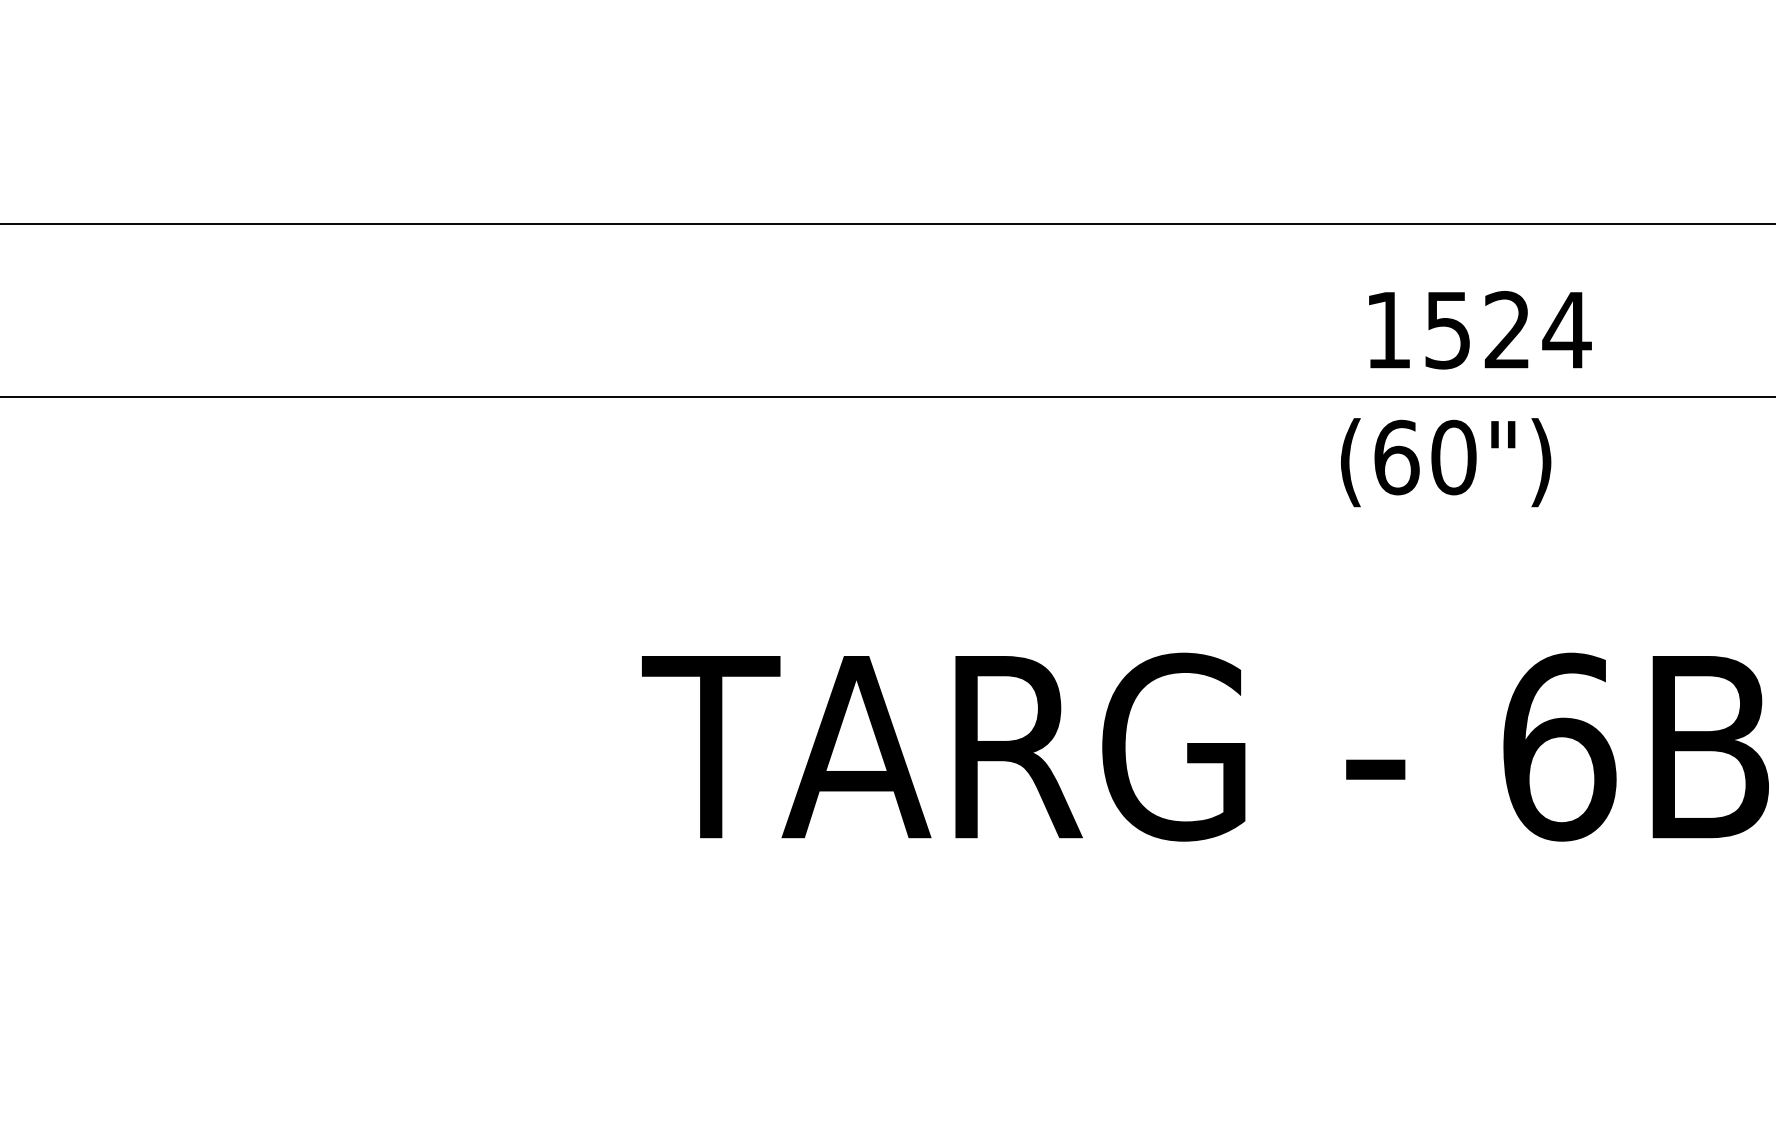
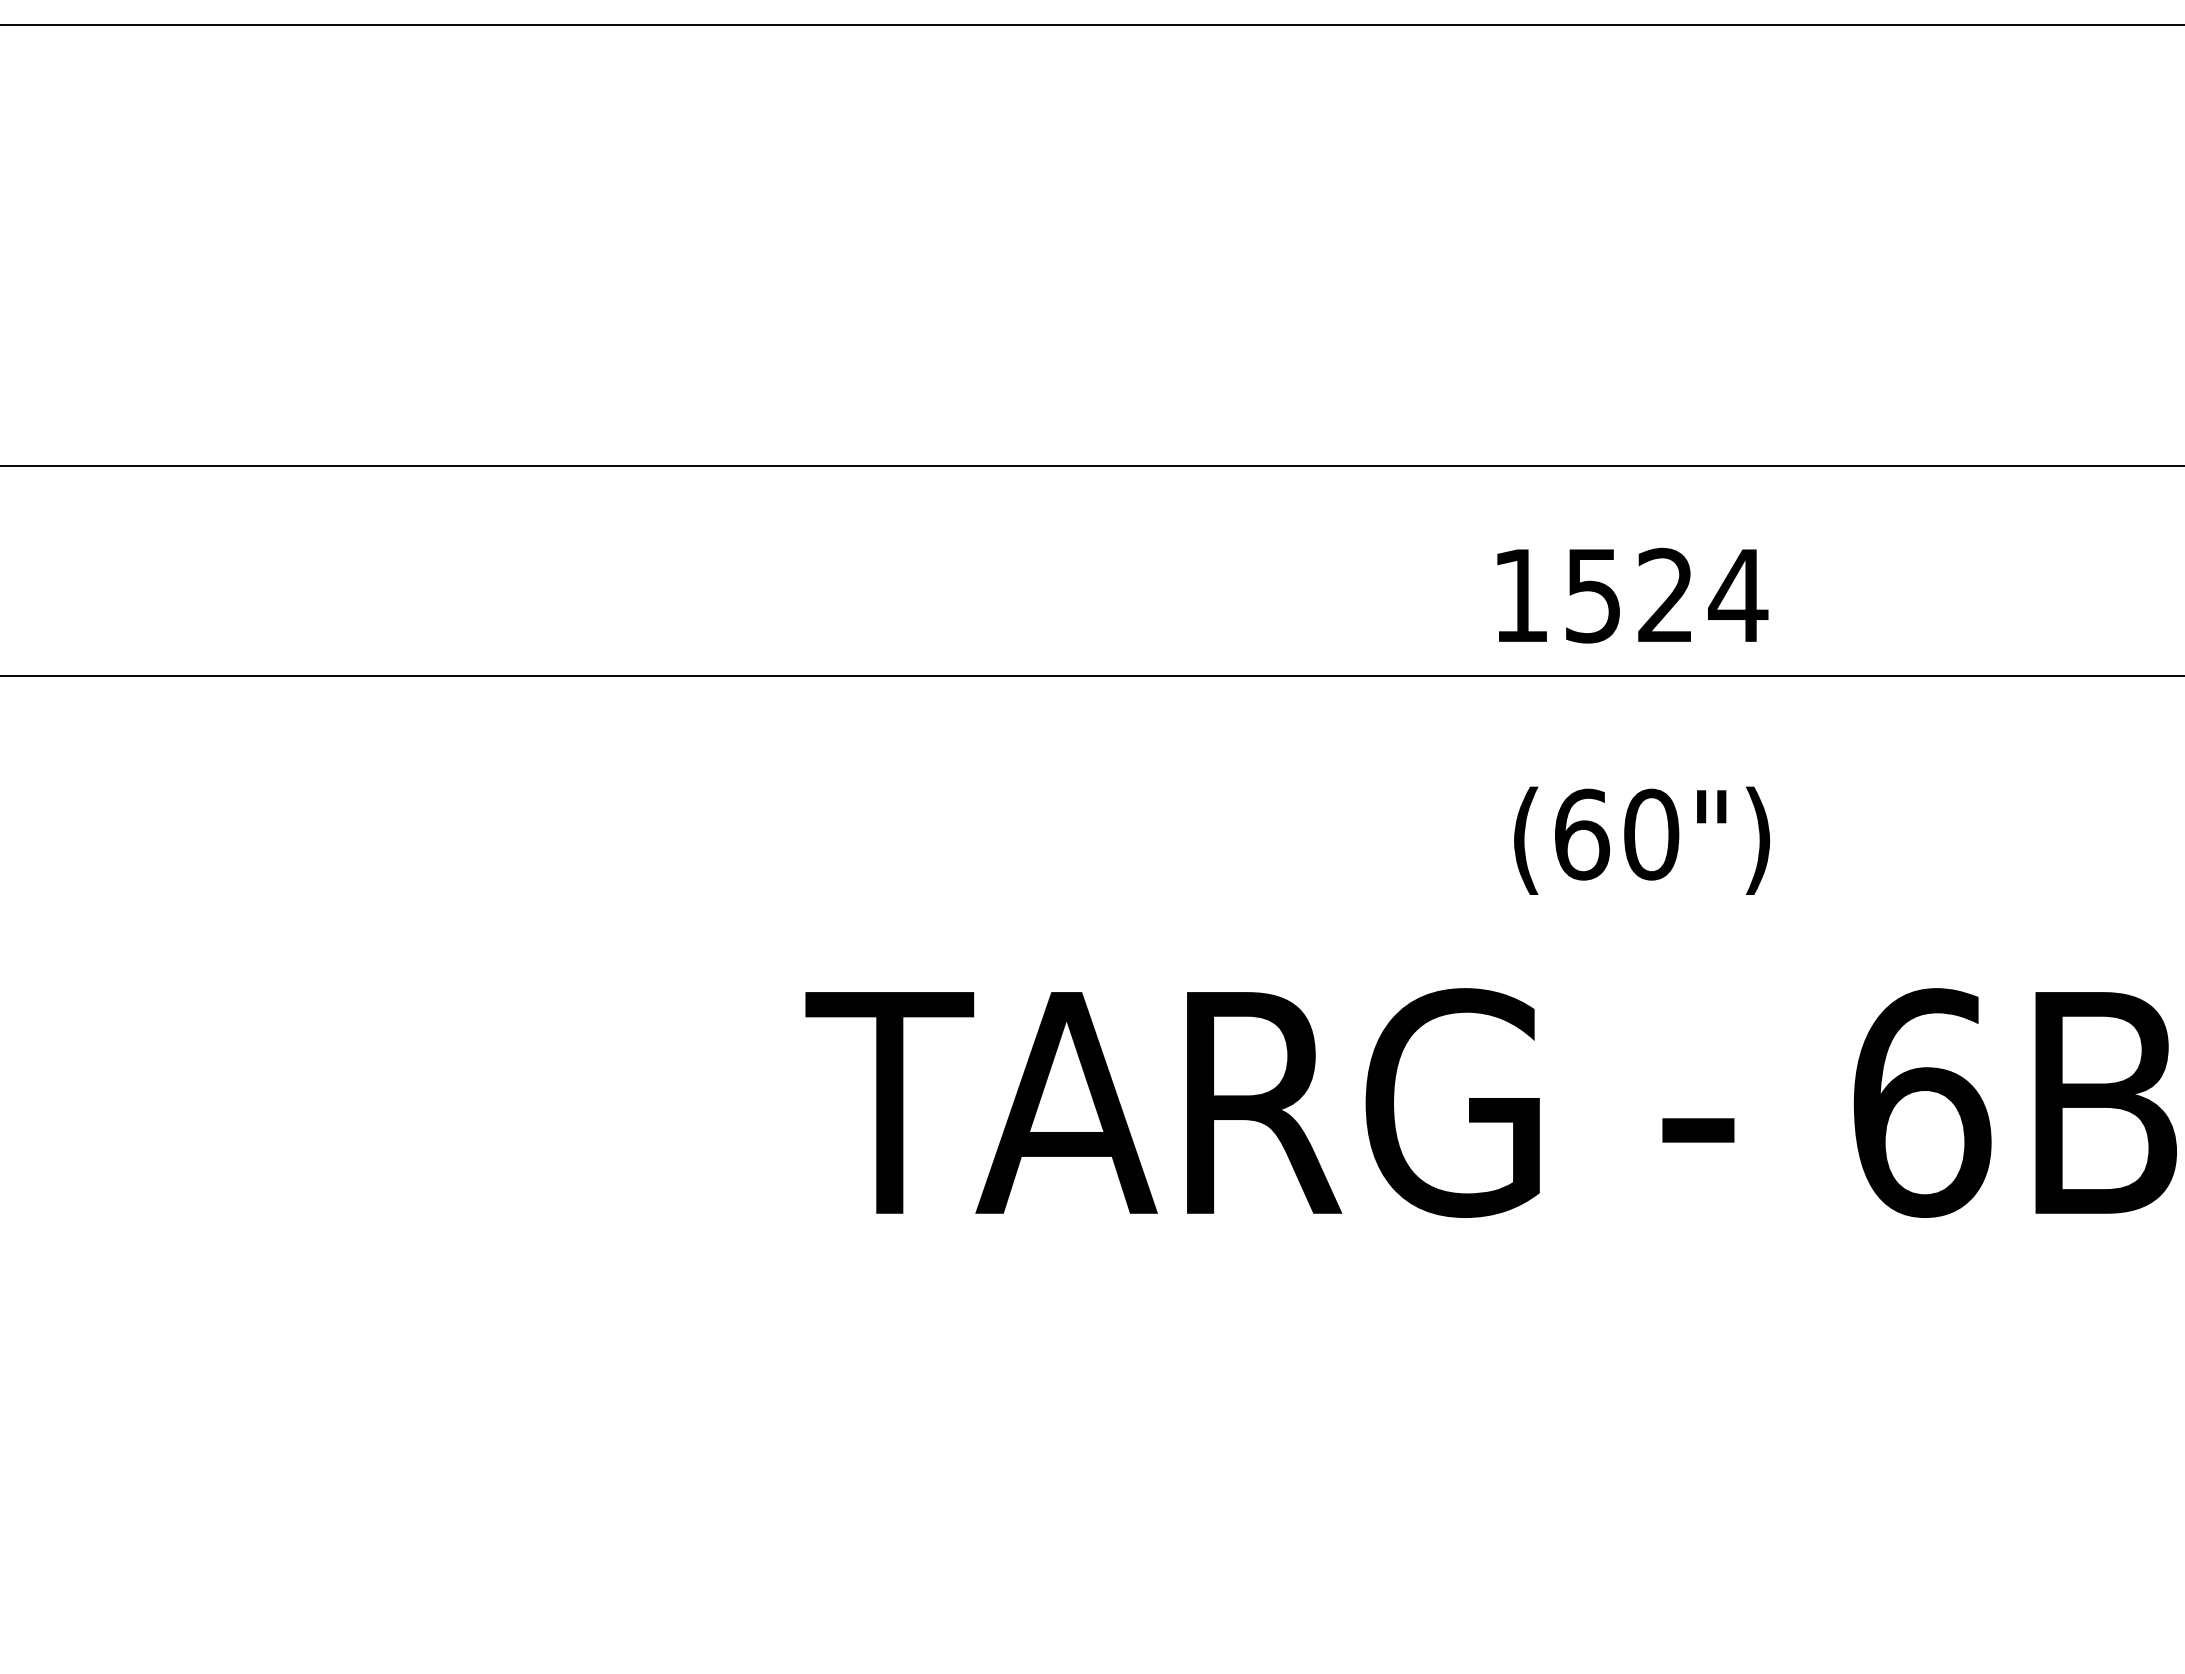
text: (1480, 330) -> (1632, 595), moved
text: (1446, 462) -> (1642, 840), moved

